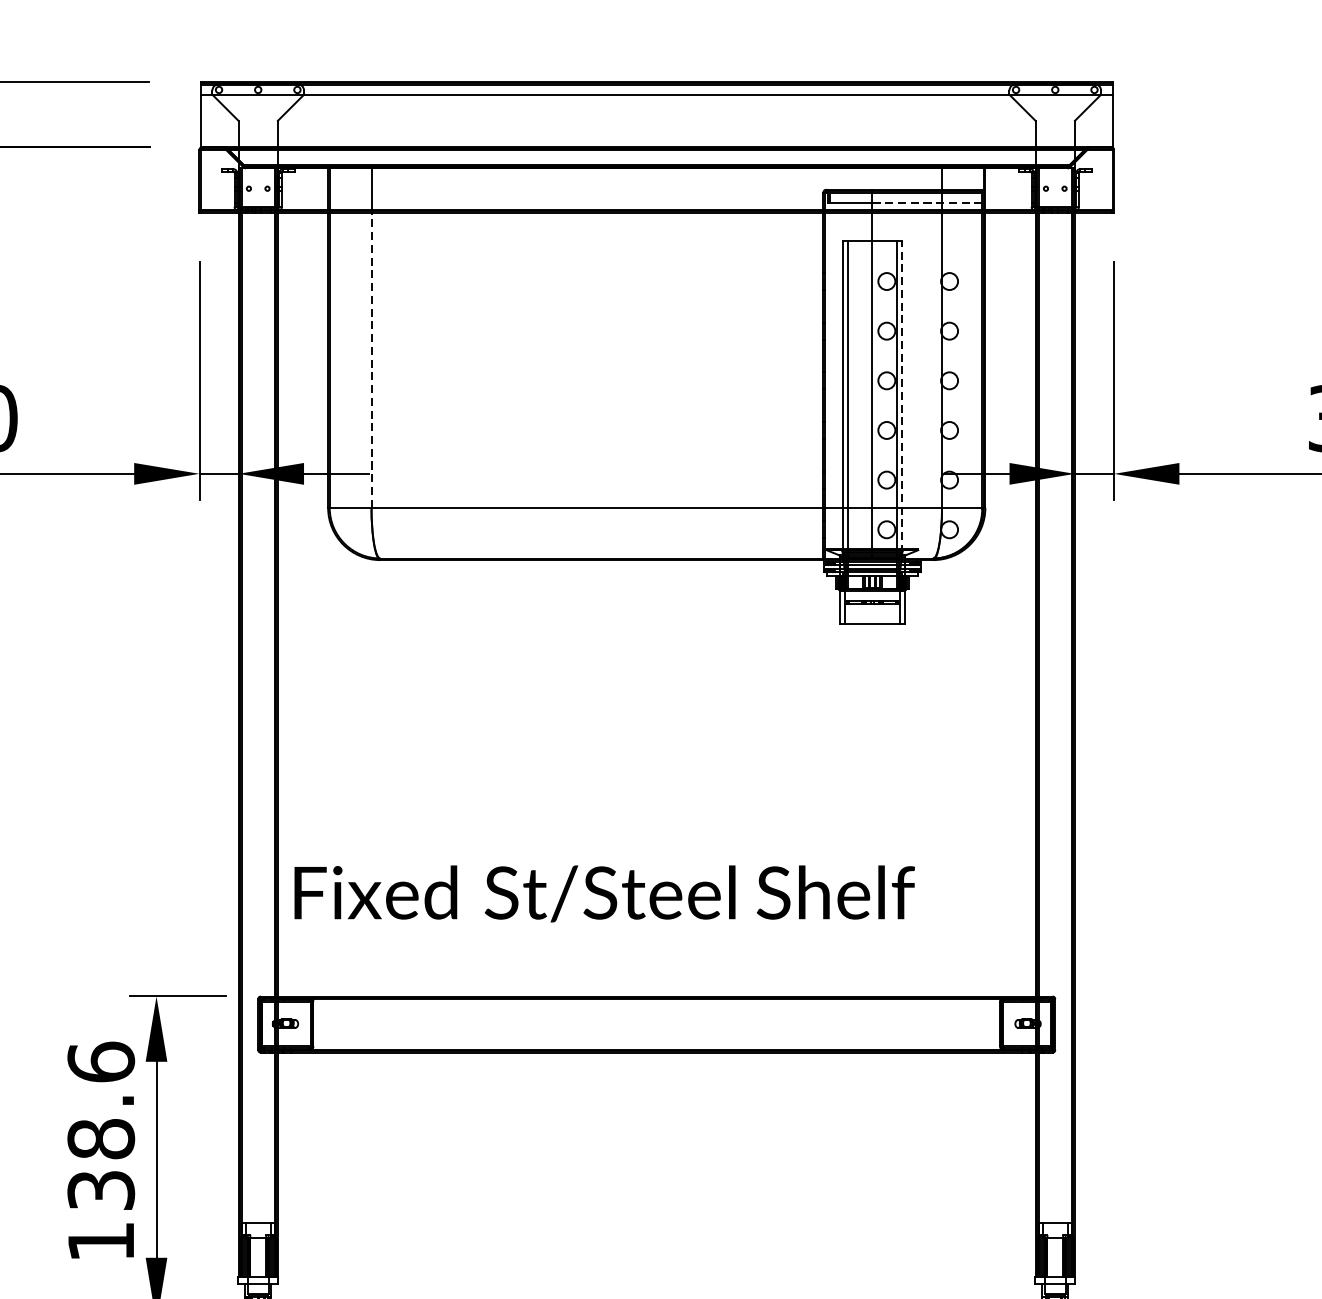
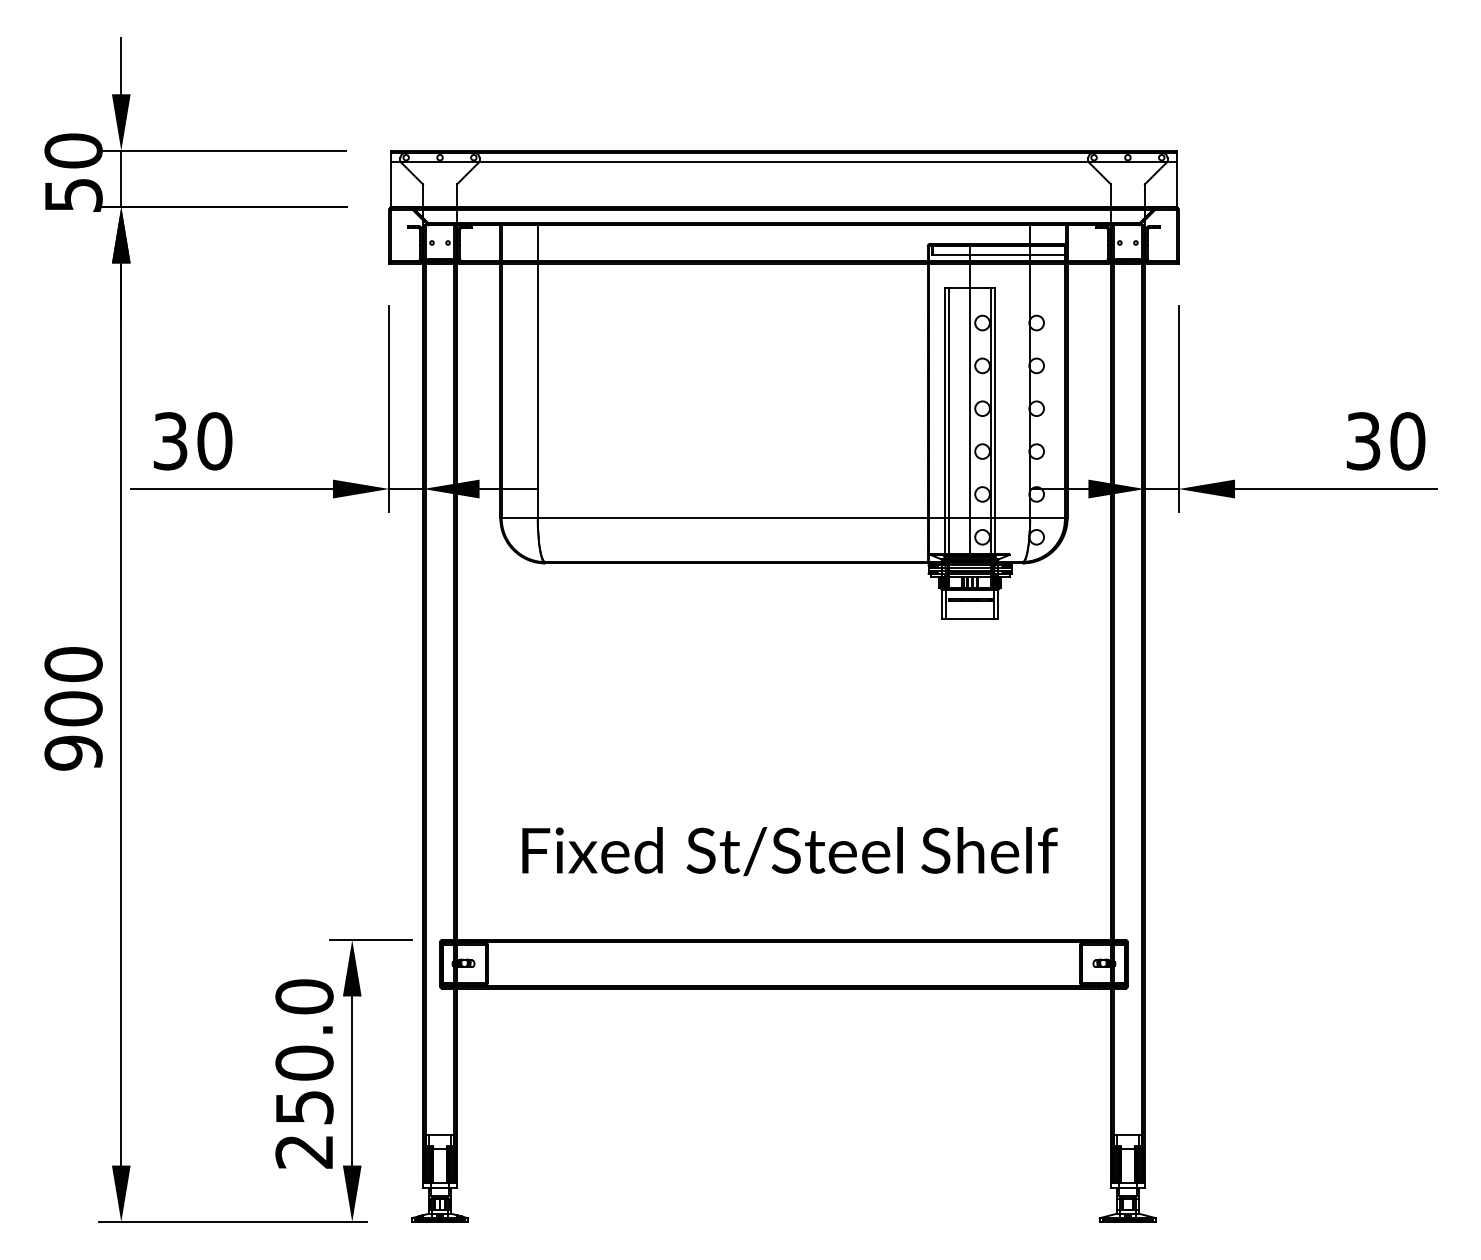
line: (928, 203) -> (1018, 255), dashed -> solid
line: (371, 359) -> (537, 390), dashed -> solid
line: (901, 396) -> (995, 422), dashed -> solid
text: (604, 893) -> (789, 851), moved
text: (101, 1151) -> (304, 1073), 138.6 -> 250.0

